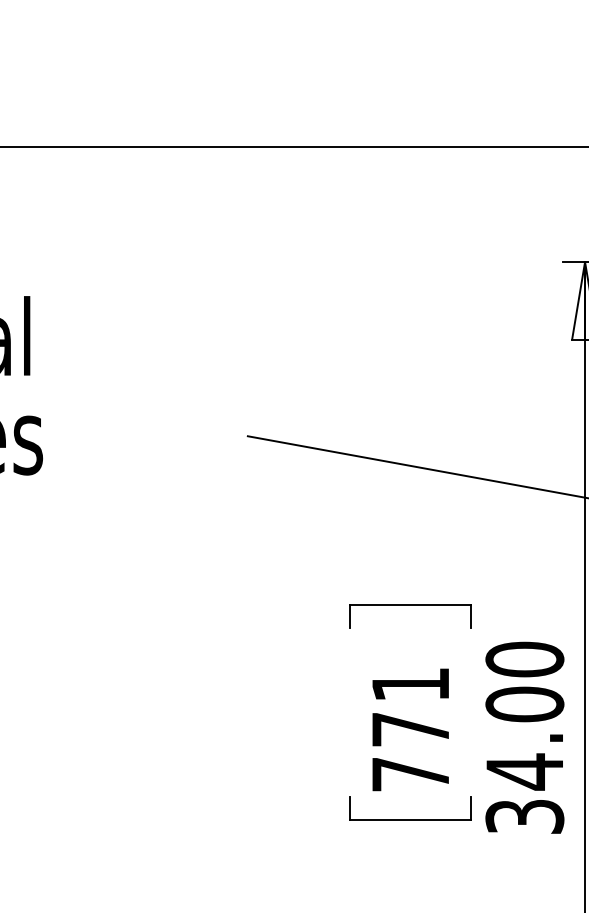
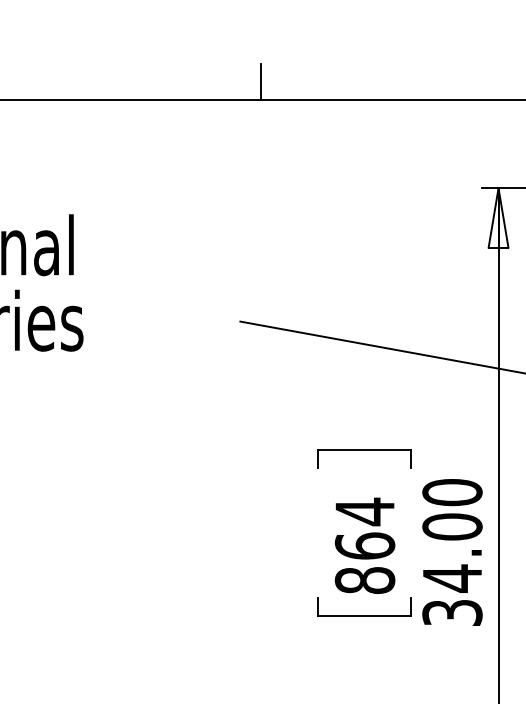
line: (275, 122) -> (261, 81), added
text: (409, 728) -> (364, 545), 771 -> 864

